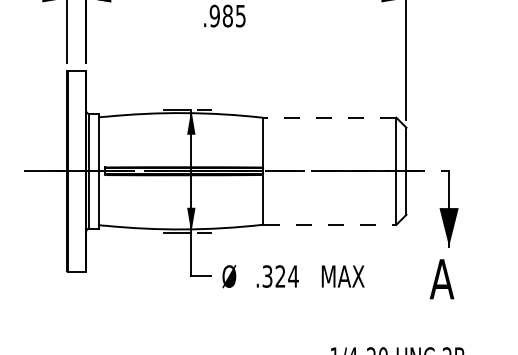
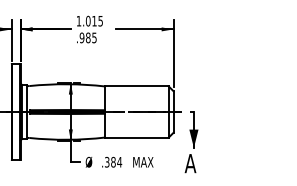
line: (330, 117) -> (137, 86), dashed -> solid
line: (330, 224) -> (137, 137), dashed -> solid
text: (280, 277) -> (113, 162), .324 -> .384

